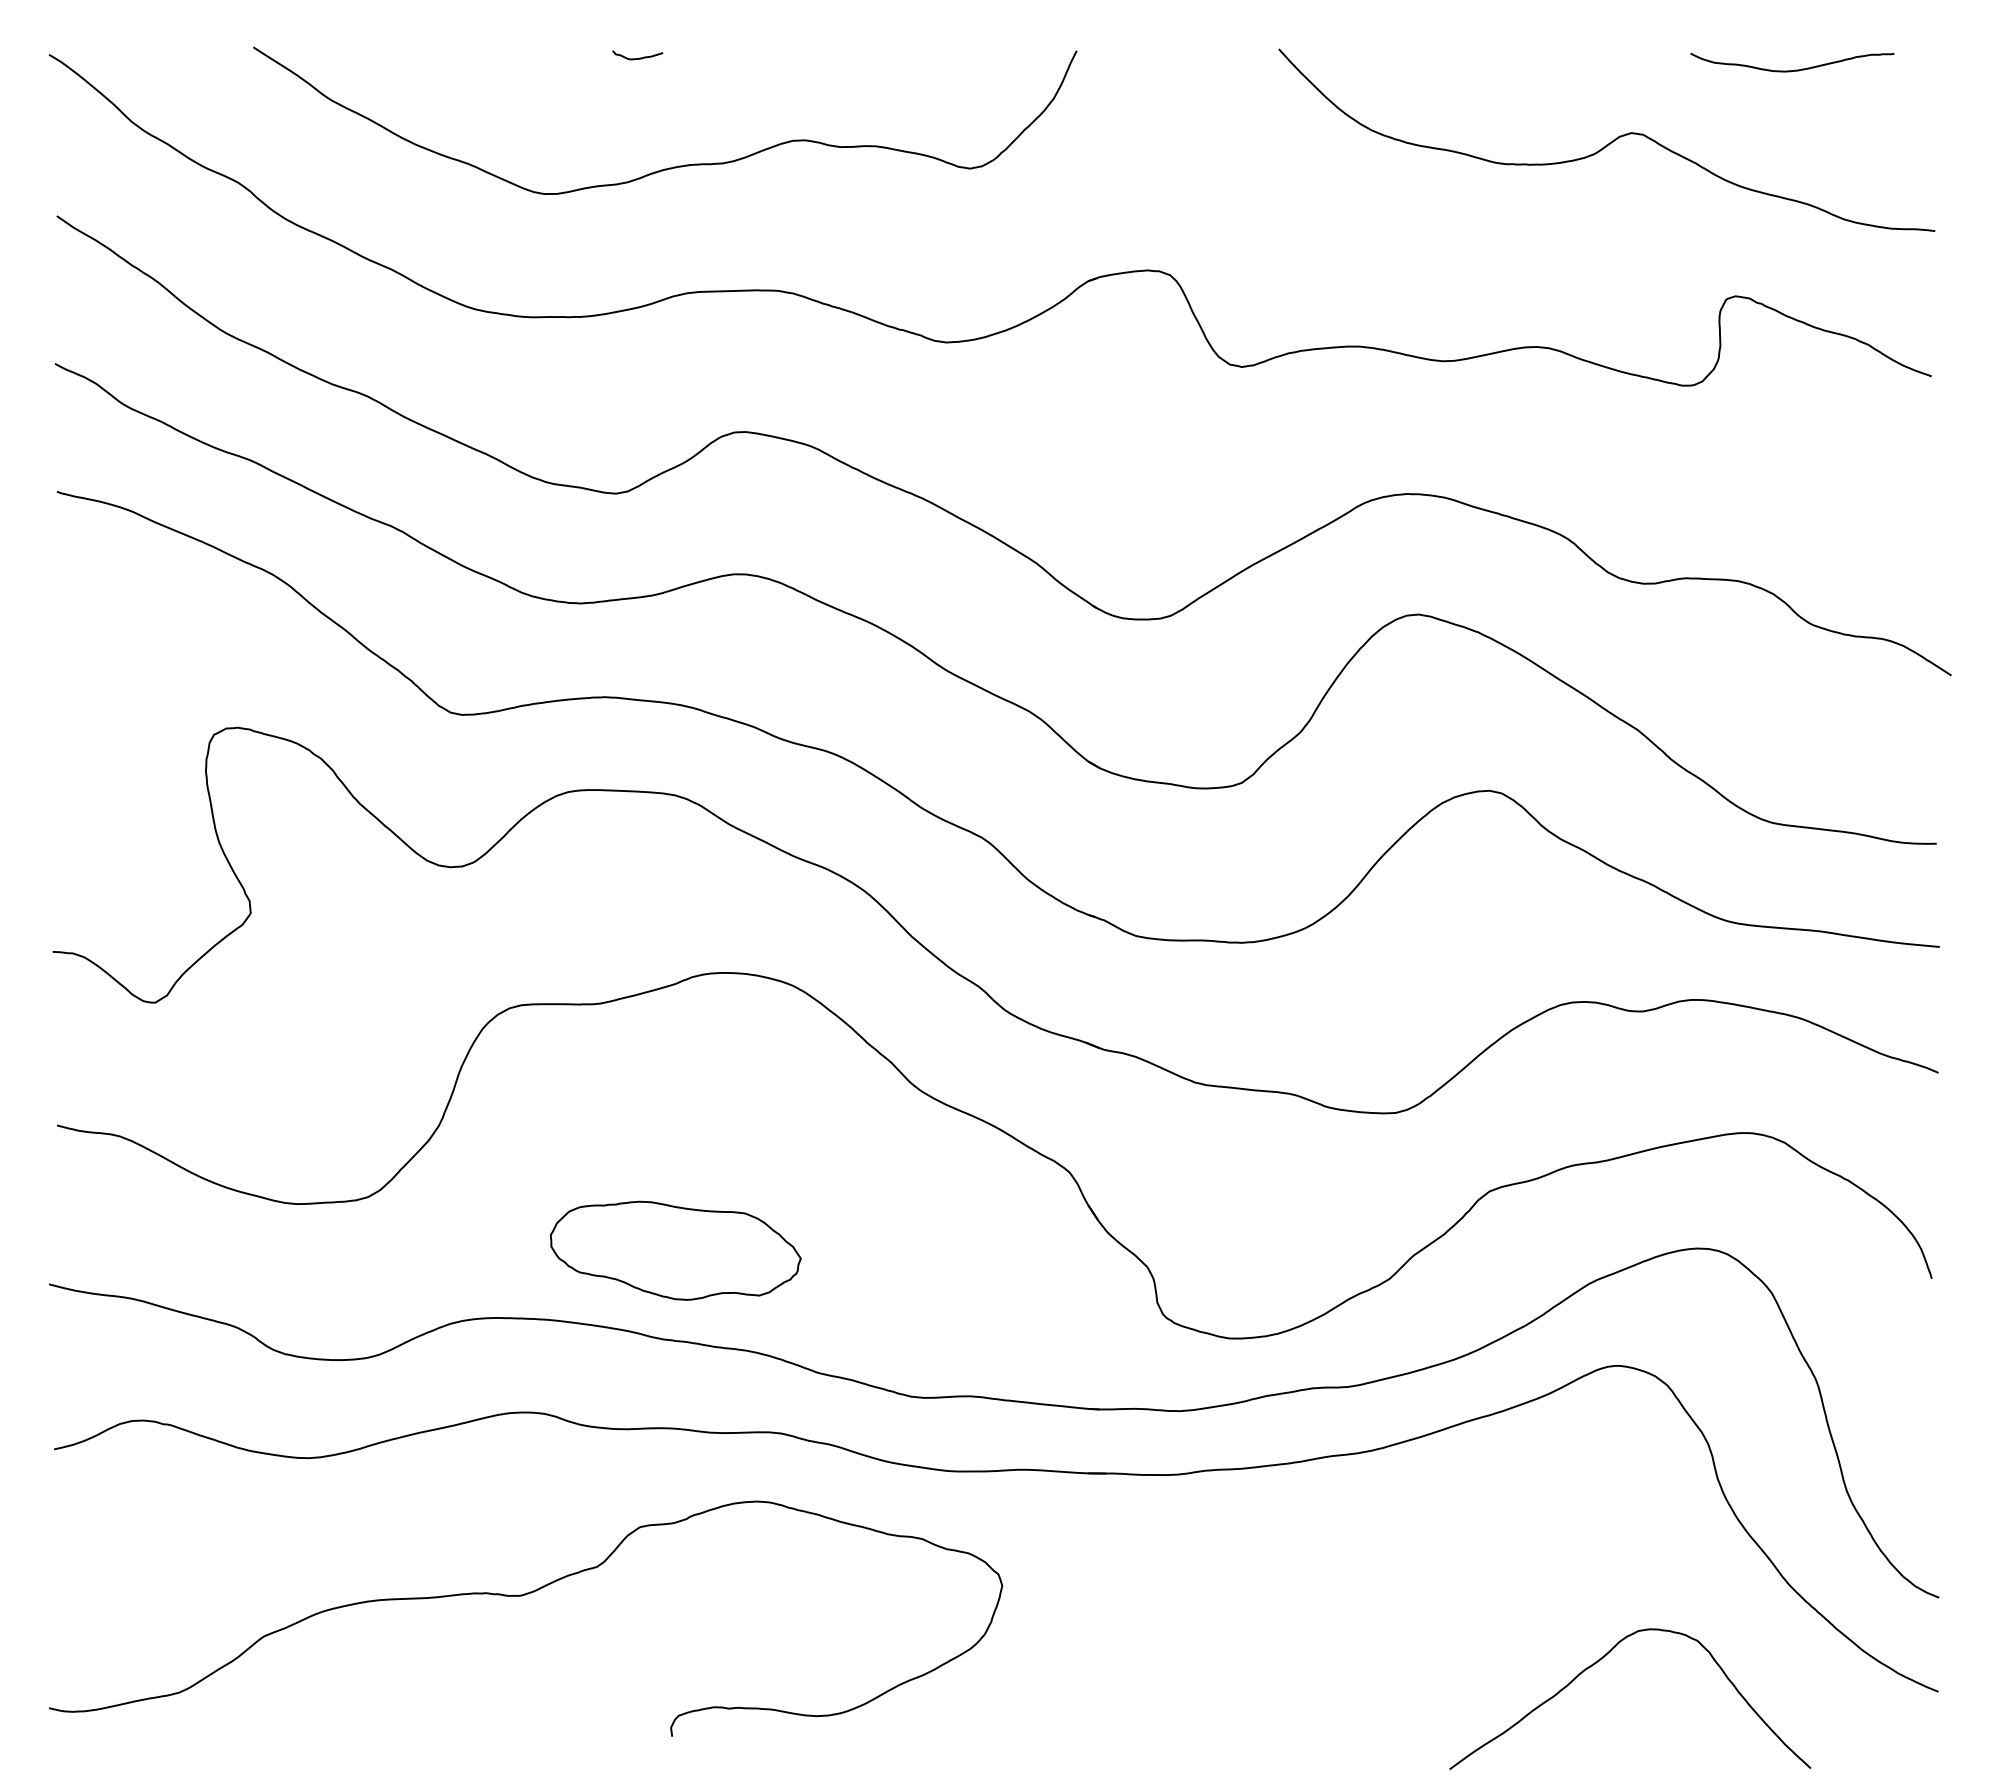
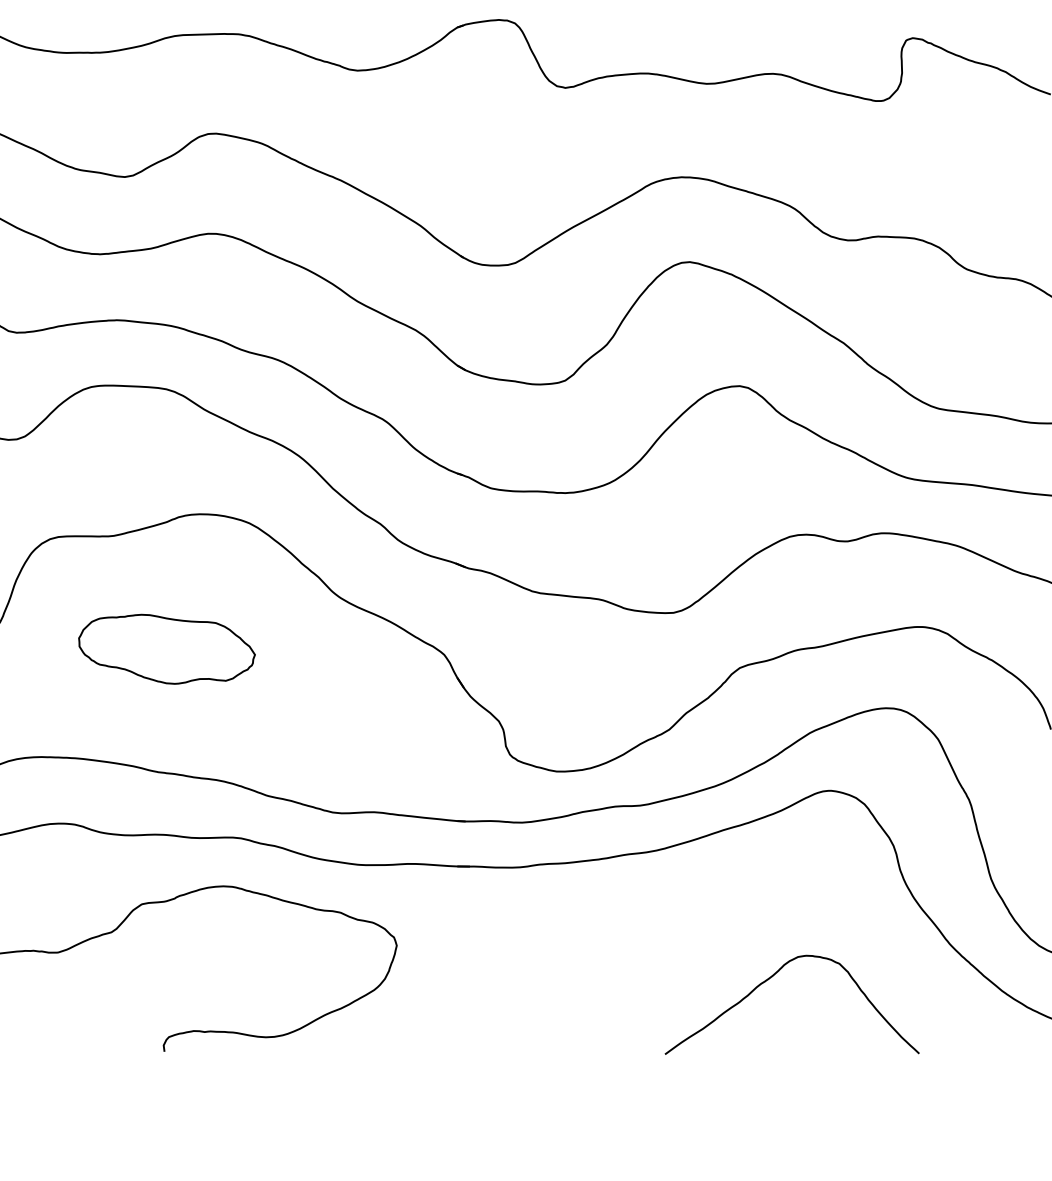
part: (675, 1250) -> (166, 649), moved
curve: (1598, 1662) -> (769, 979), moved

